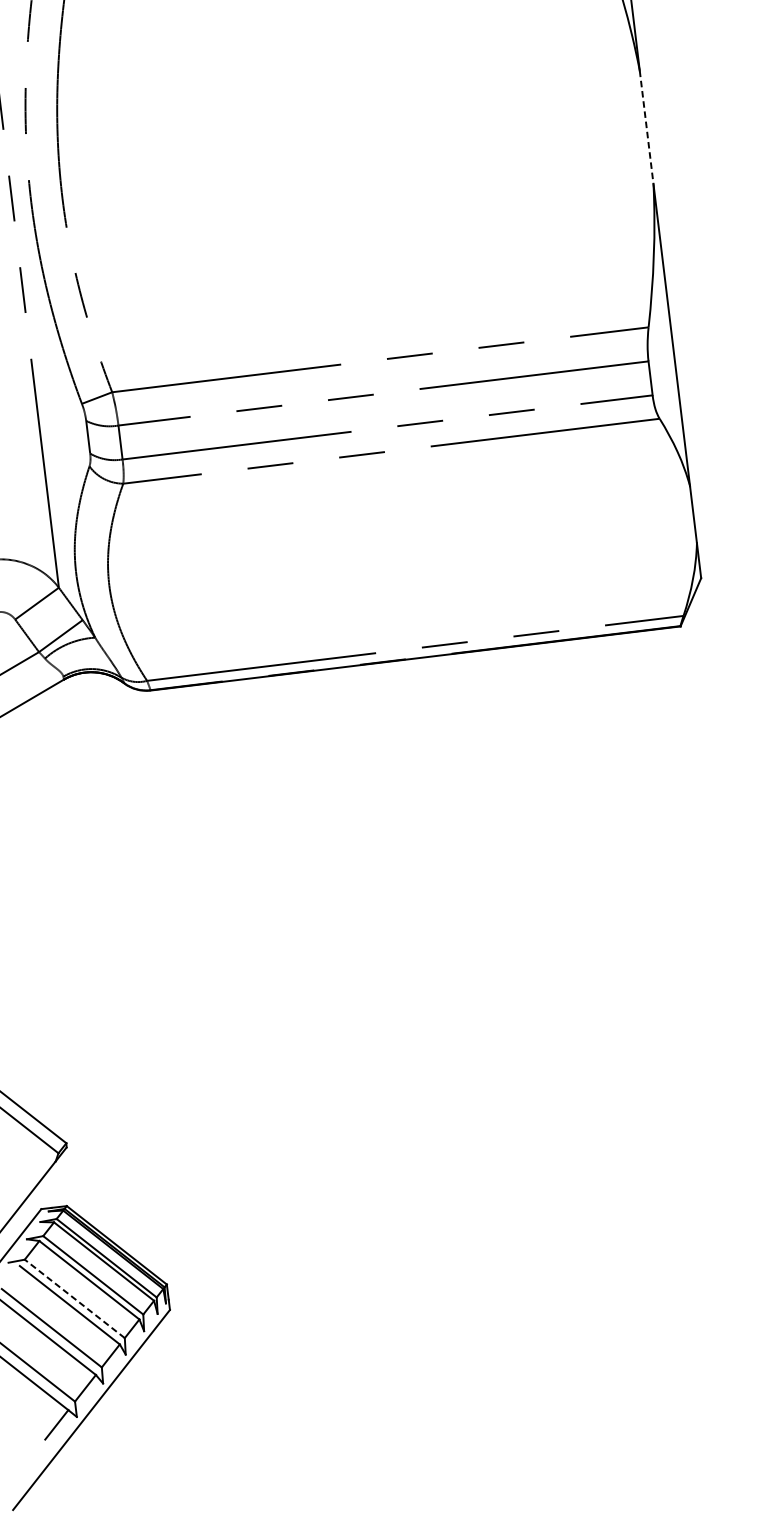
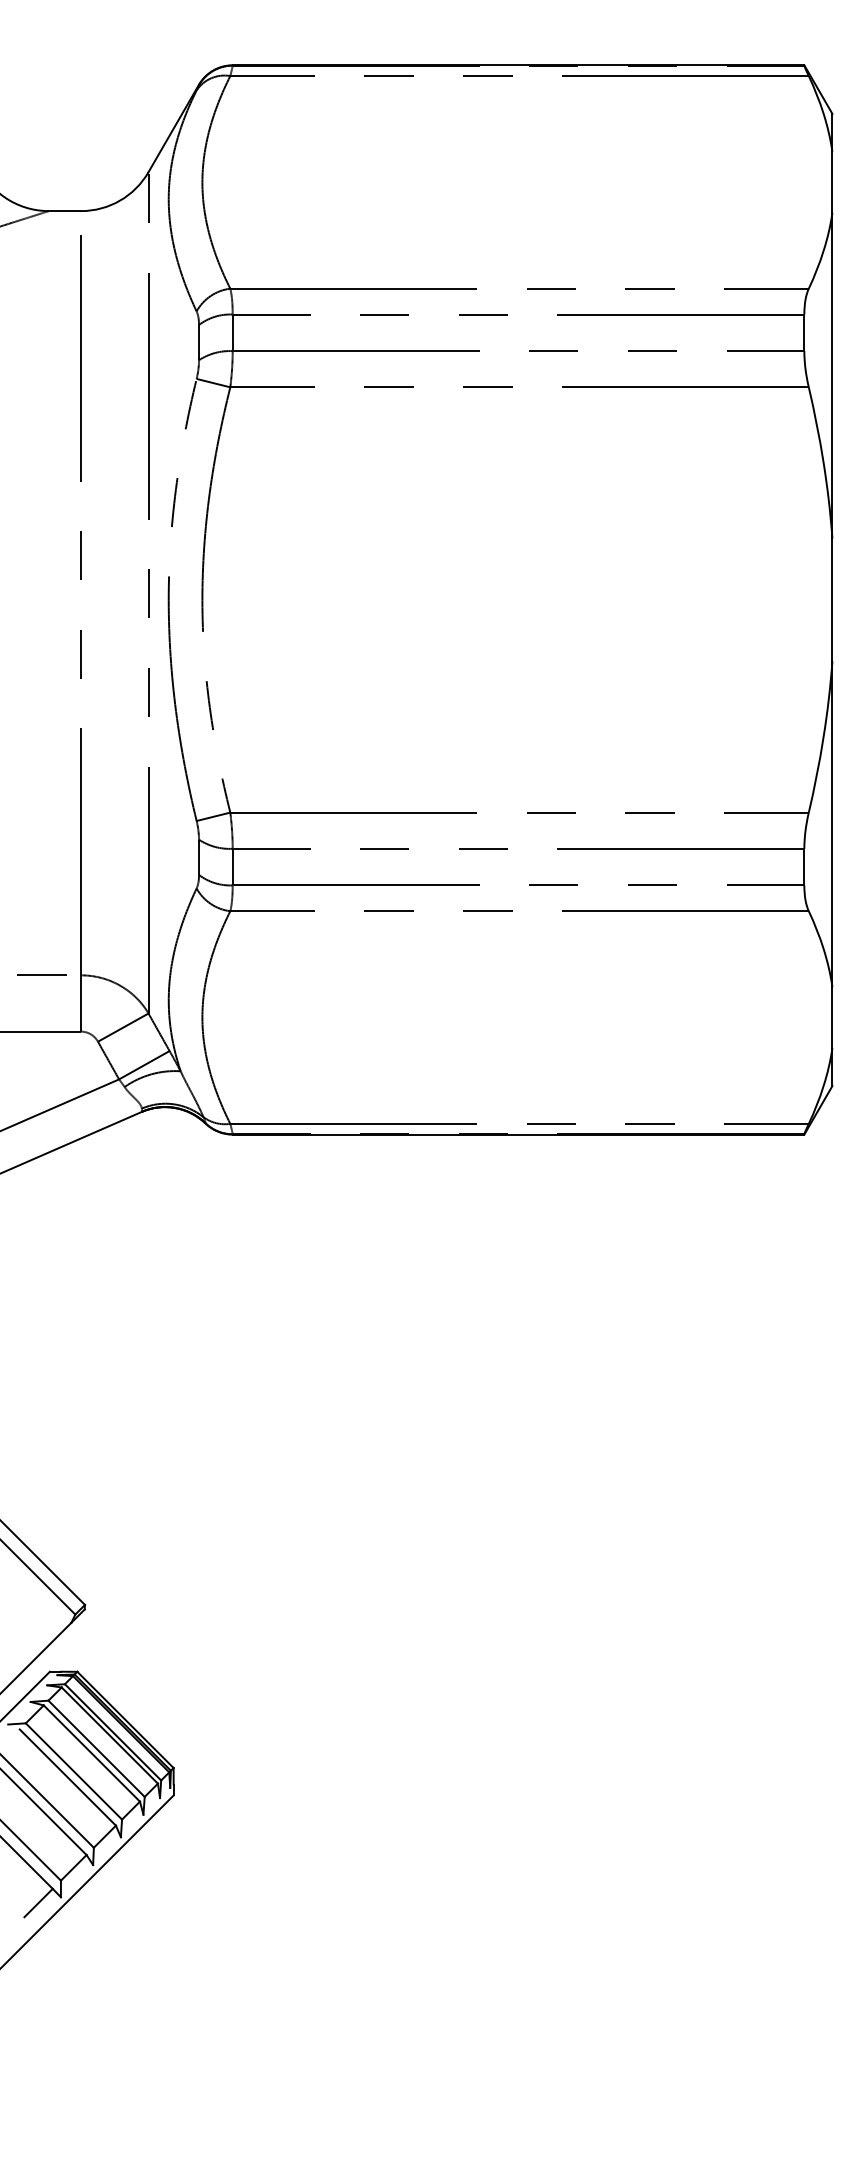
line: (646, 128) -> (832, 600), dashed -> solid
line: (74, 1298) -> (73, 1771), dashed -> solid

